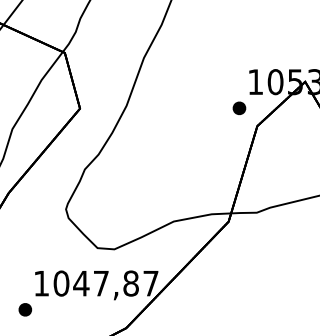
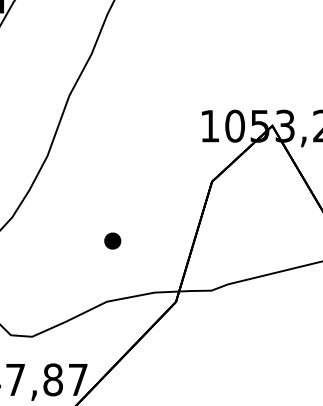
part: (239, 107) -> (112, 240), moved

